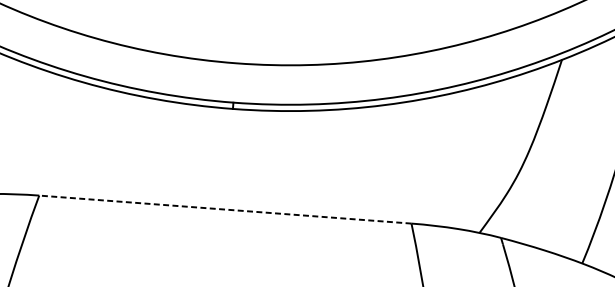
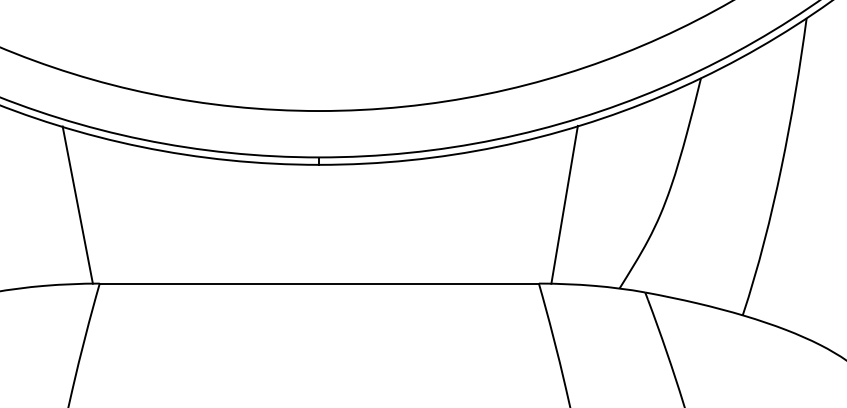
line: (25, 127) -> (77, 204), added
line: (438, 158) -> (564, 204), added
line: (225, 209) -> (319, 283), dashed -> solid

